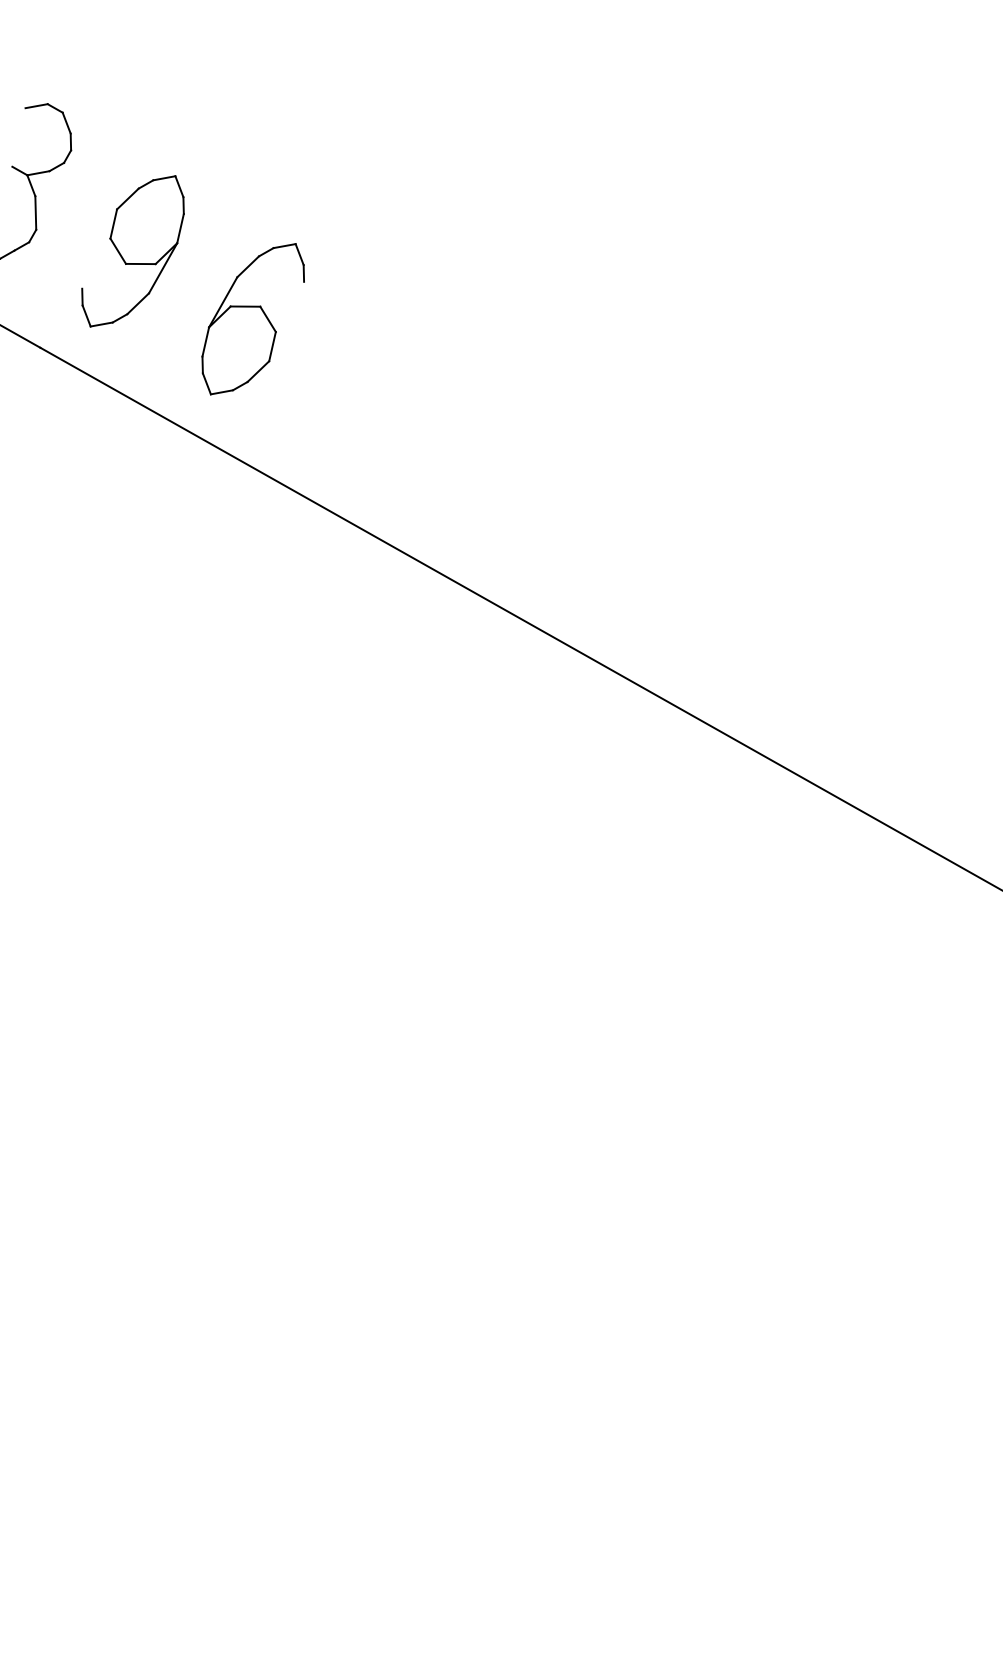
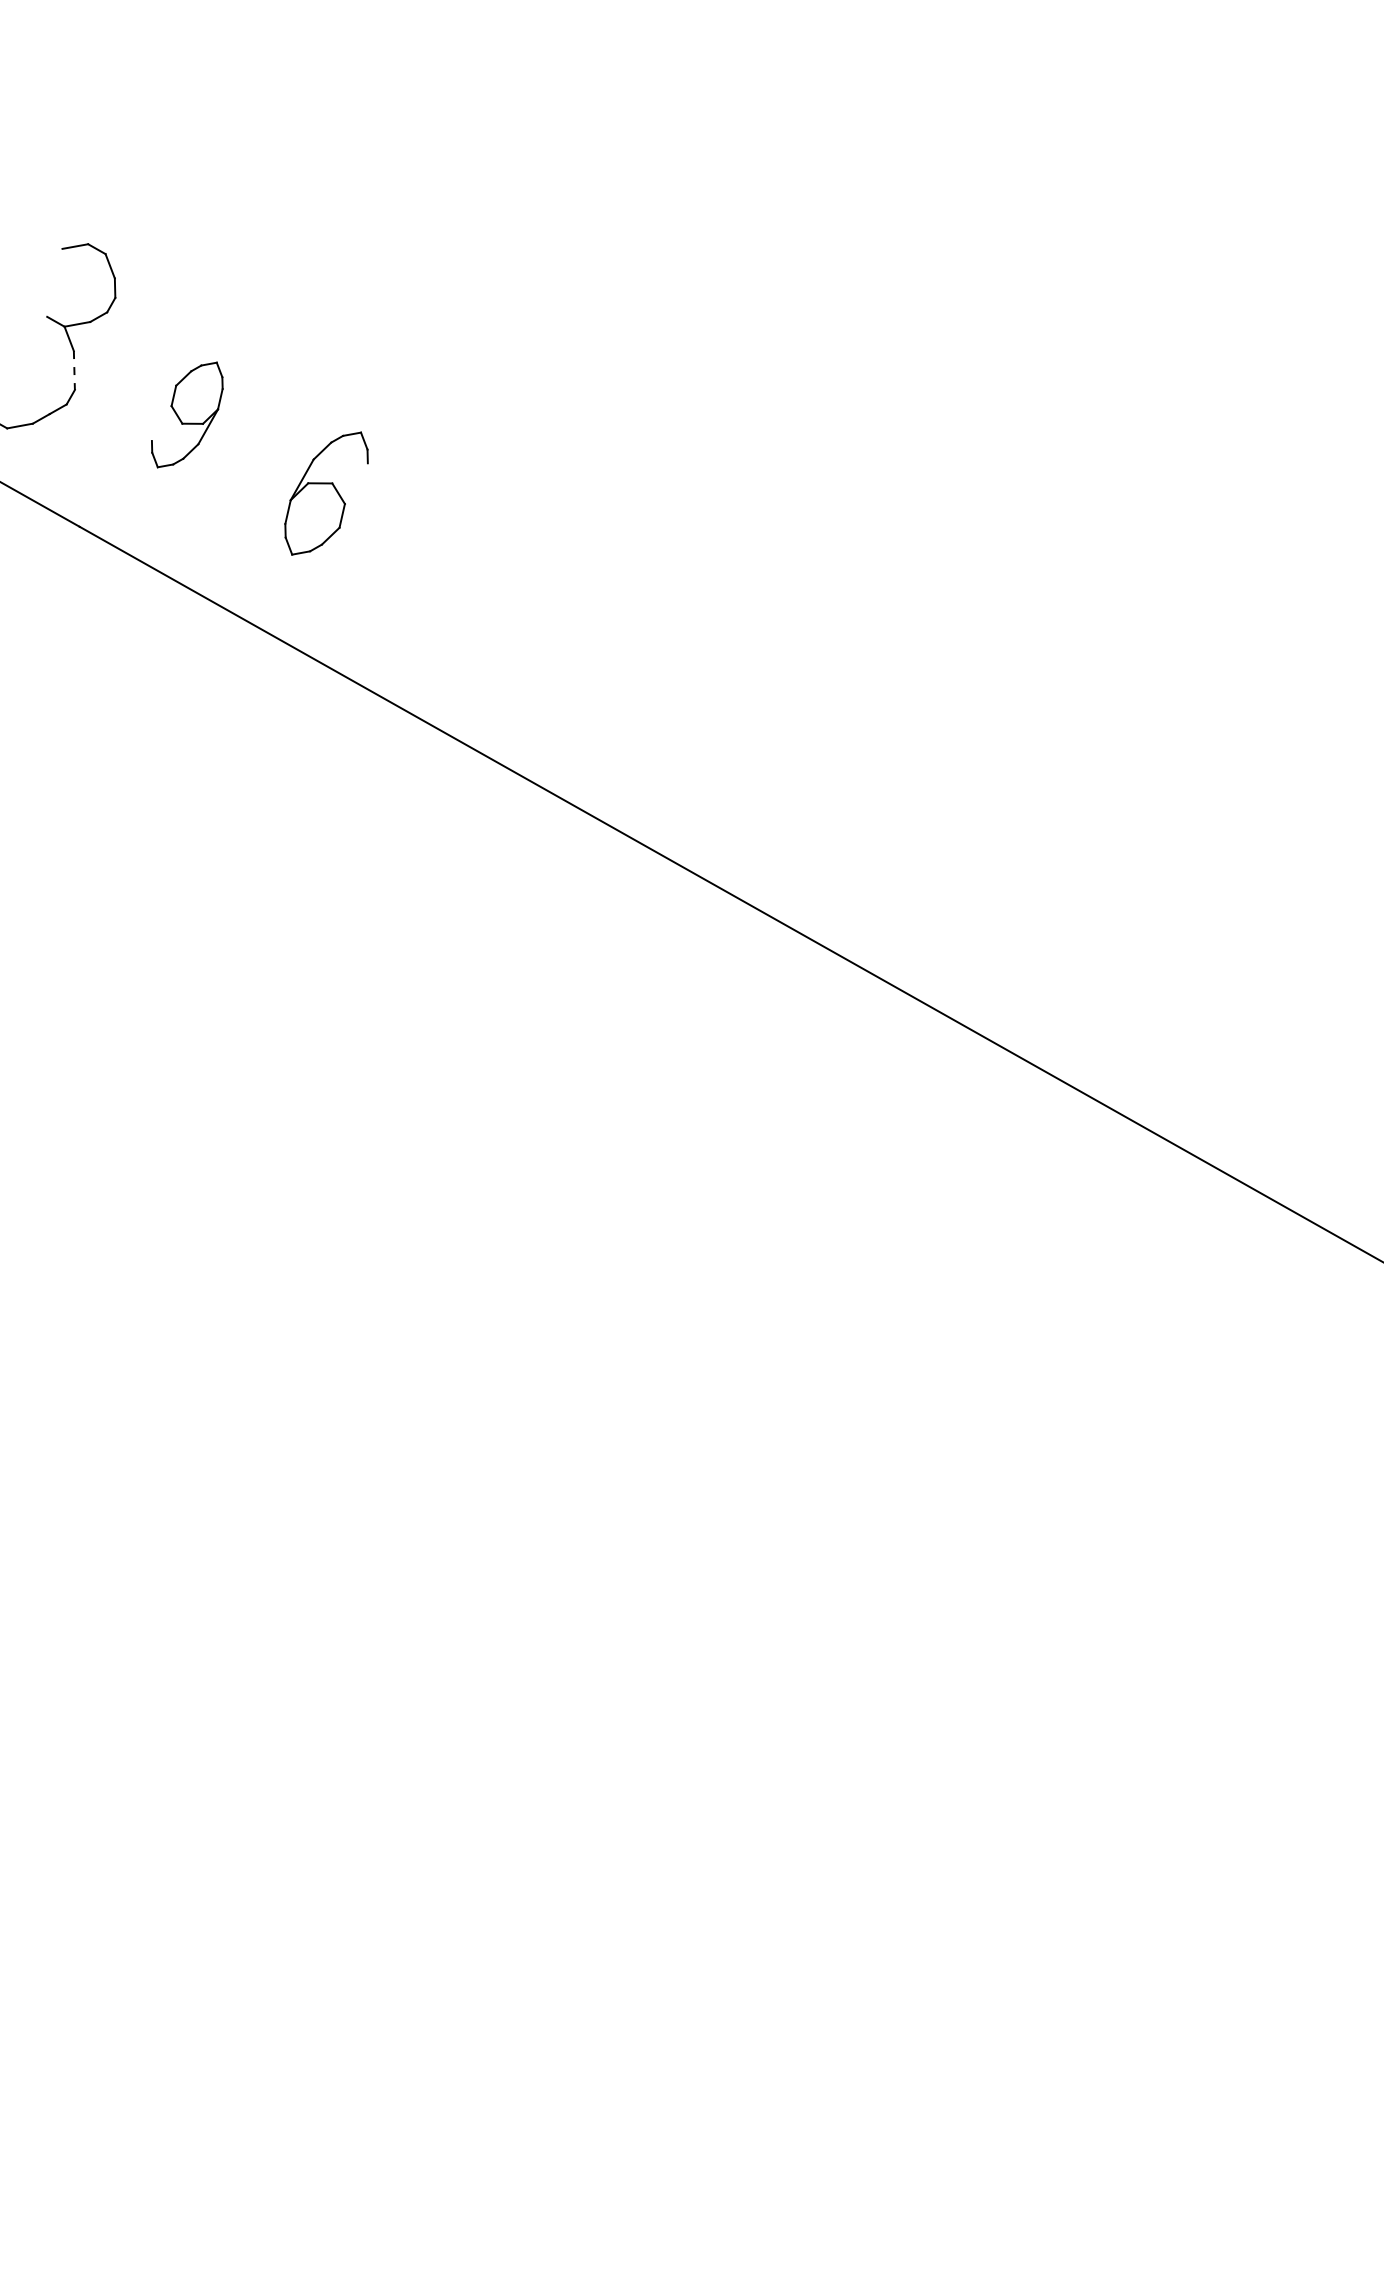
line: (35, 213) -> (74, 371), solid -> dashed
part: (133, 250) -> (187, 414), size x0.6
part: (253, 319) -> (326, 493), size x0.7

